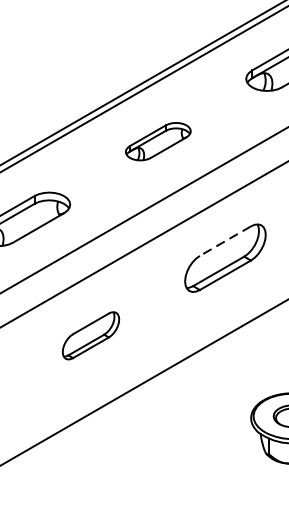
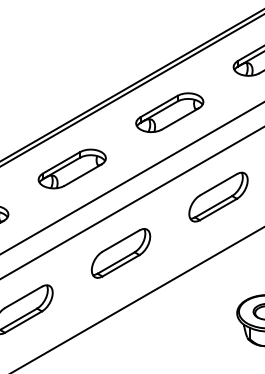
part: (157, 141) -> (169, 112), size x1.43
line: (225, 242) -> (218, 185), dashed -> solid
part: (90, 335) -> (120, 253), size x1.43

